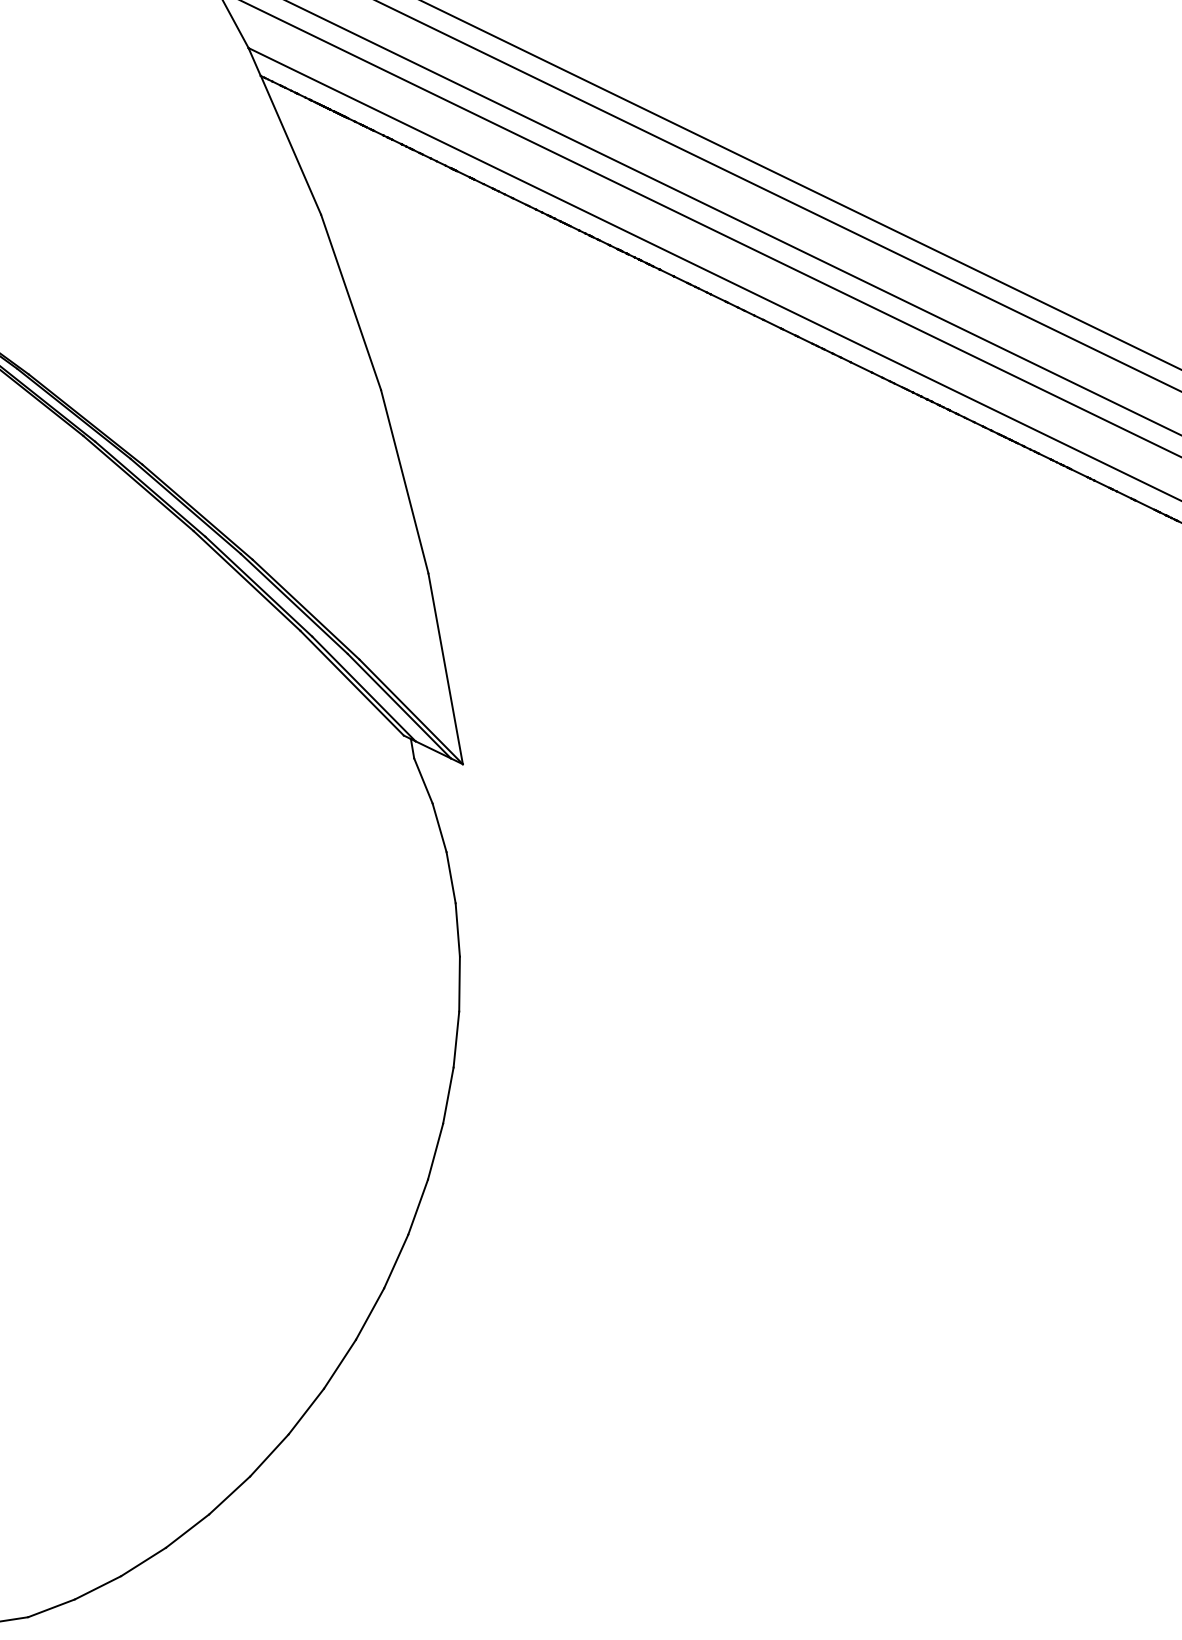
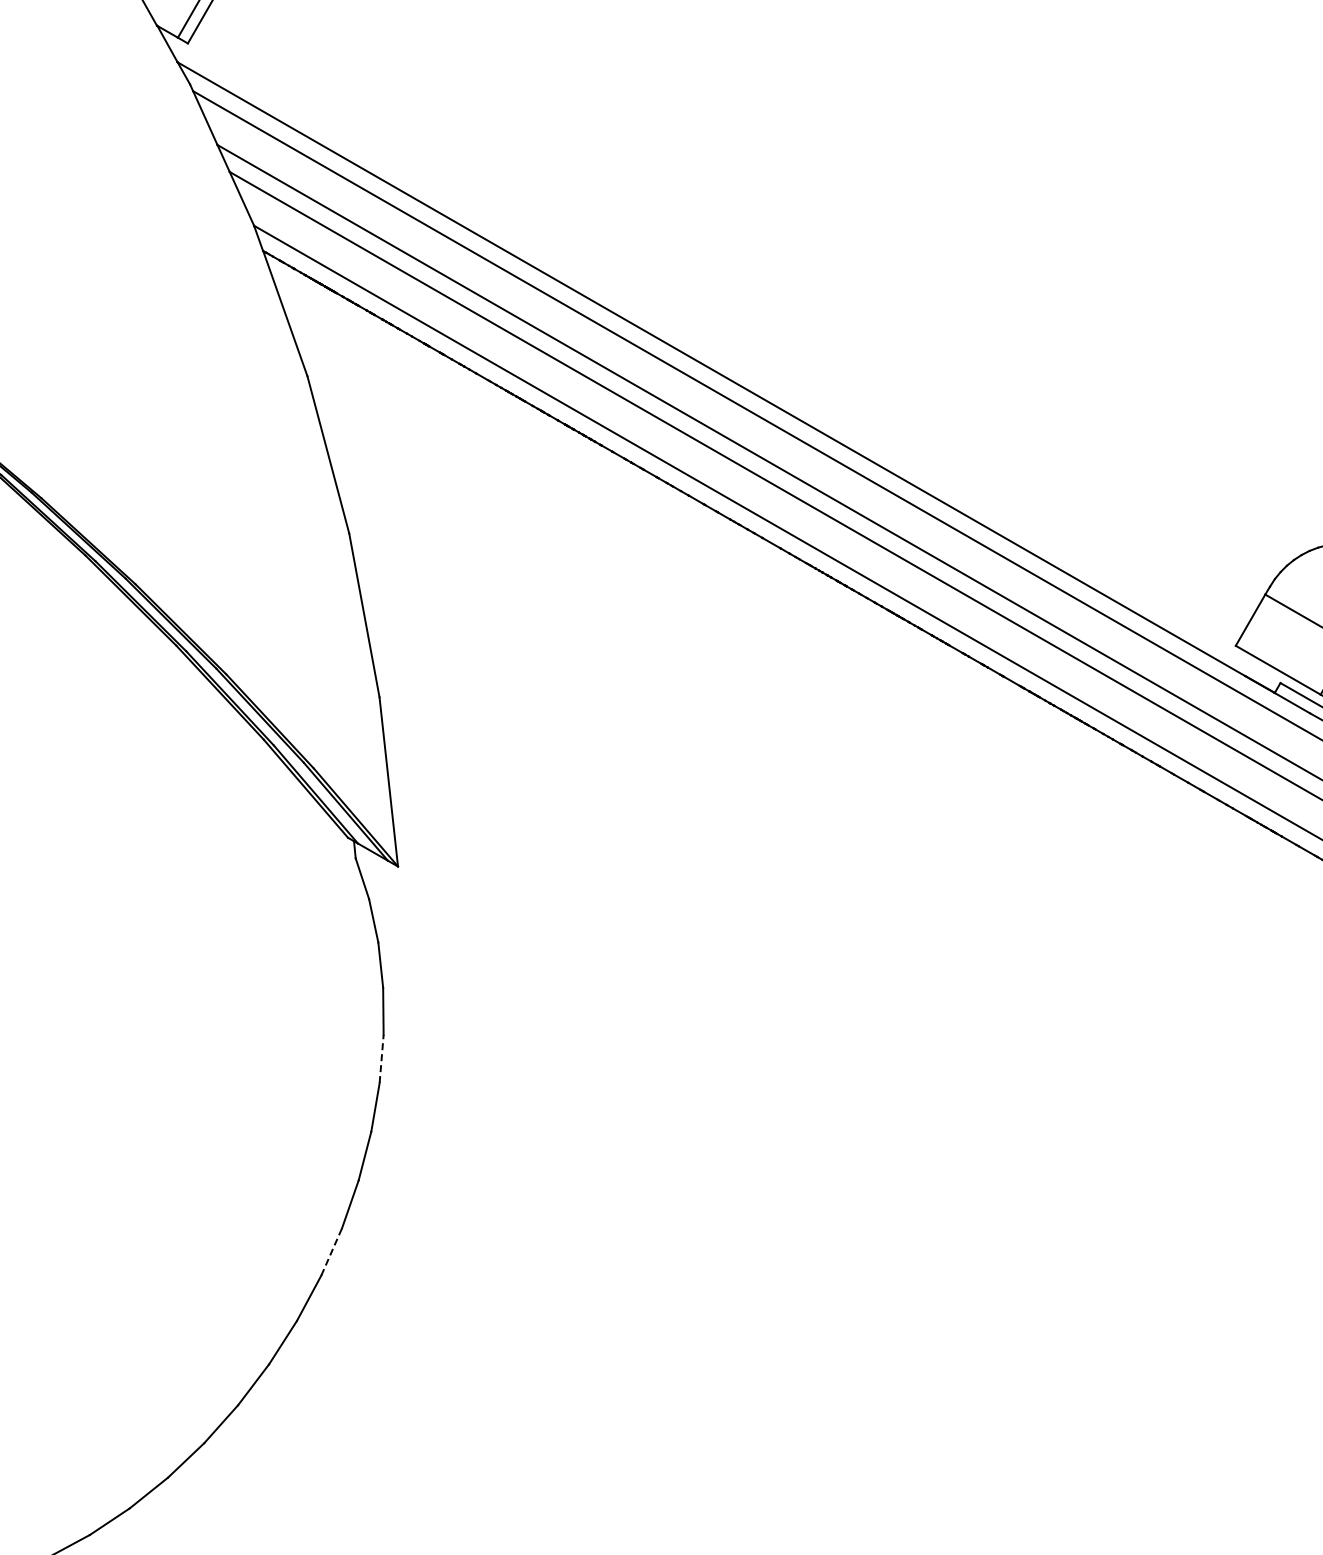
line: (459, 983) -> (381, 1058), solid -> dashed
line: (417, 1206) -> (331, 1251), solid -> dashed

